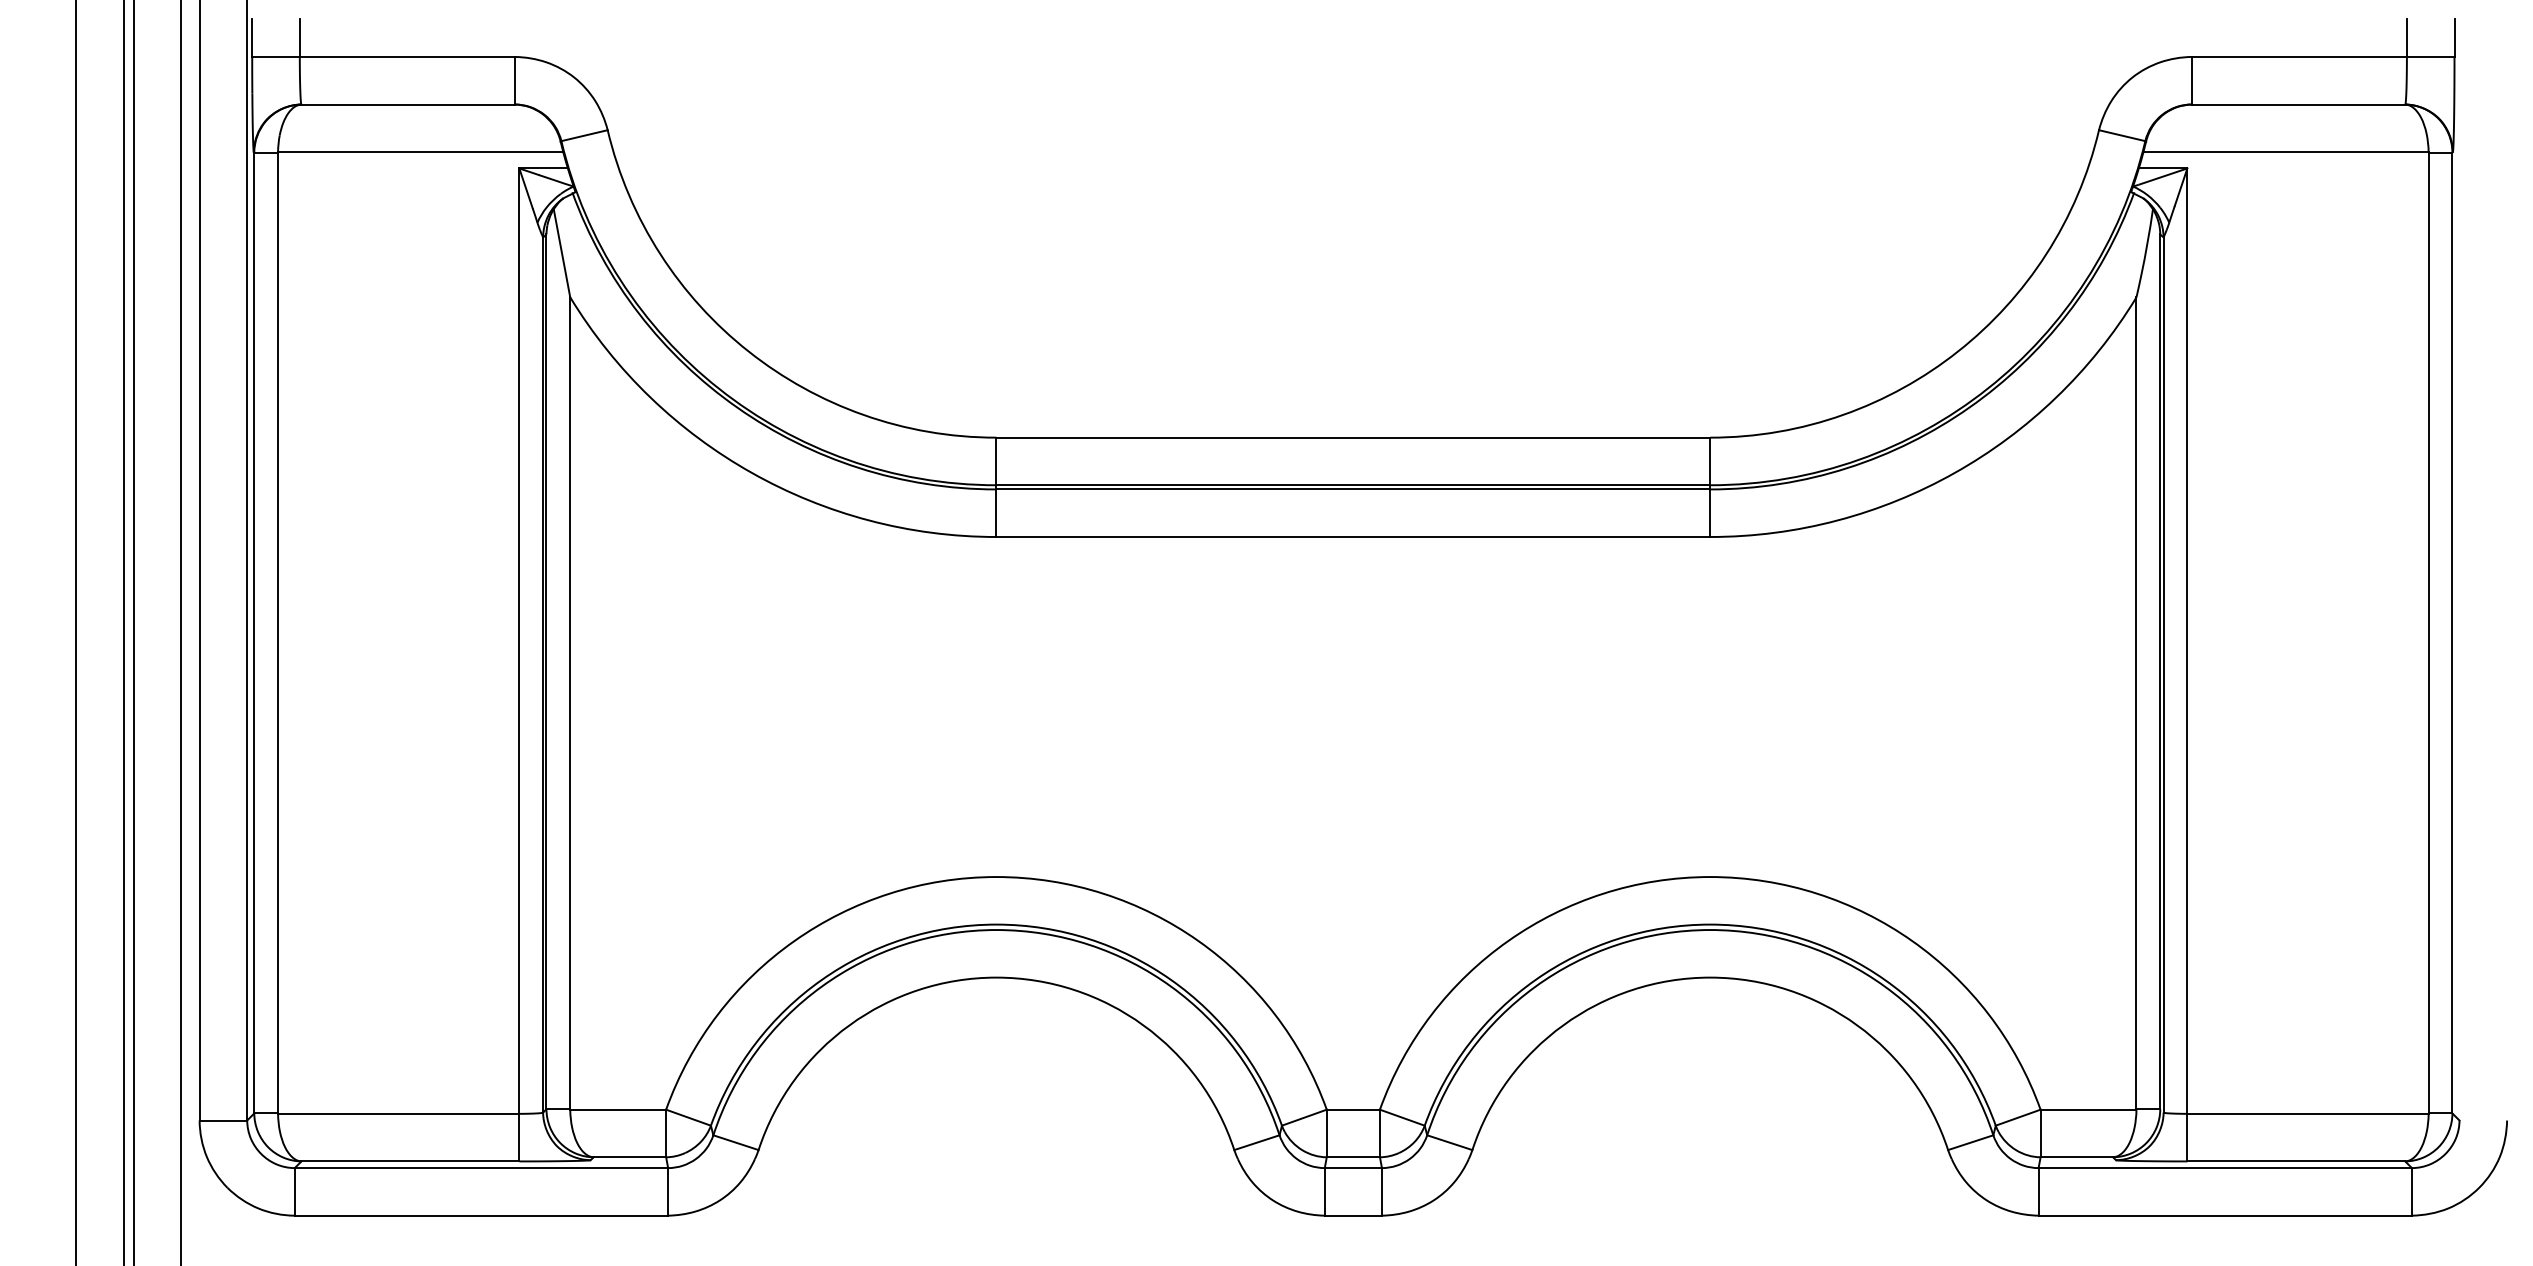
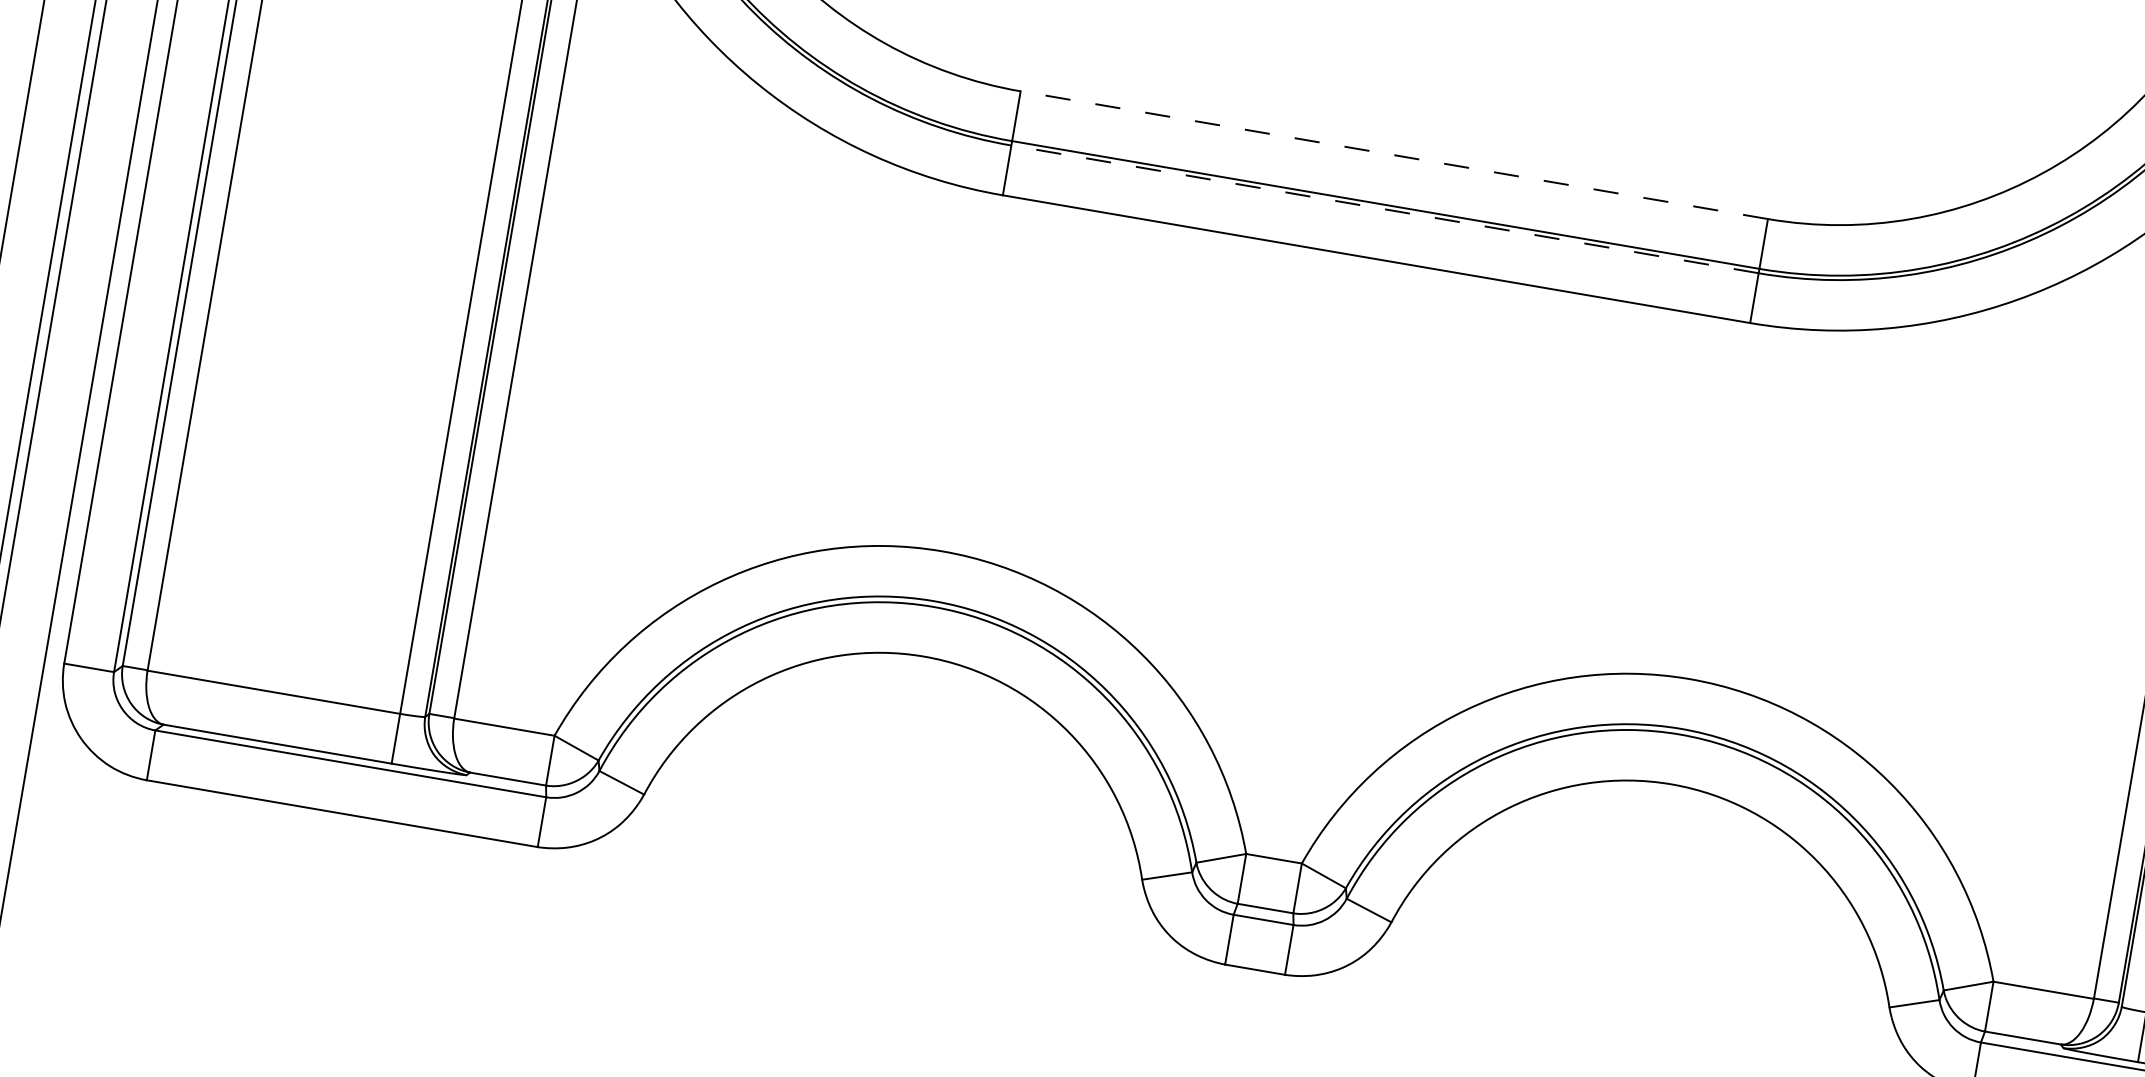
line: (1353, 437) -> (1394, 155), solid -> dashed
line: (1353, 489) -> (1385, 209), solid -> dashed

